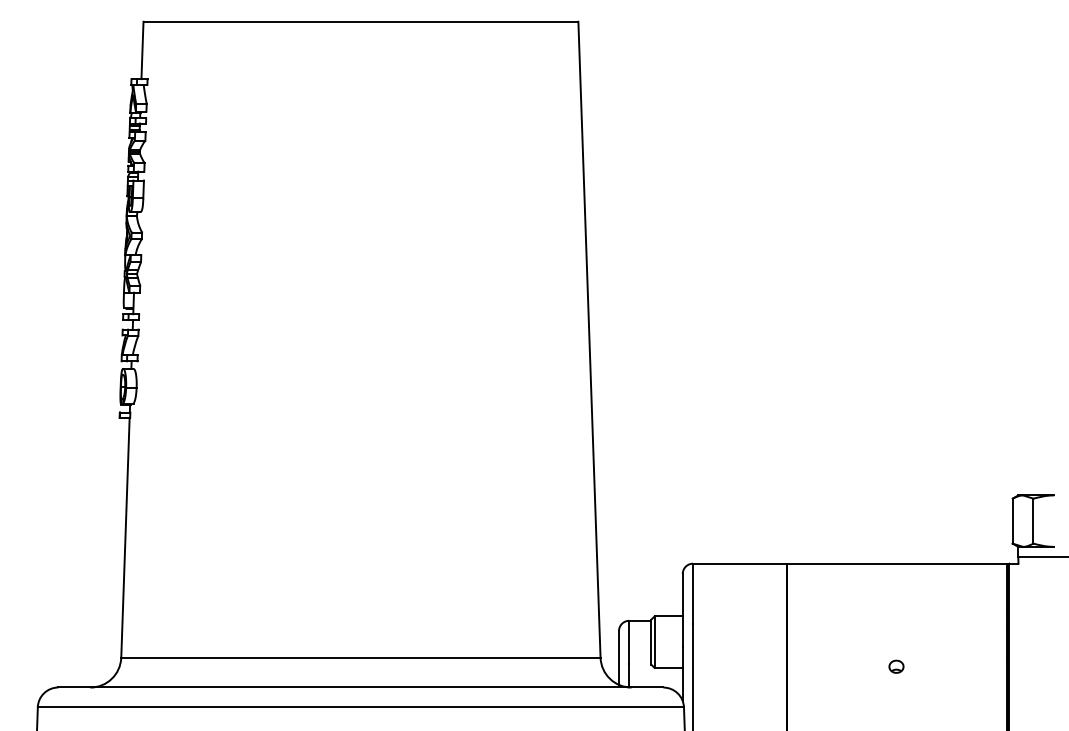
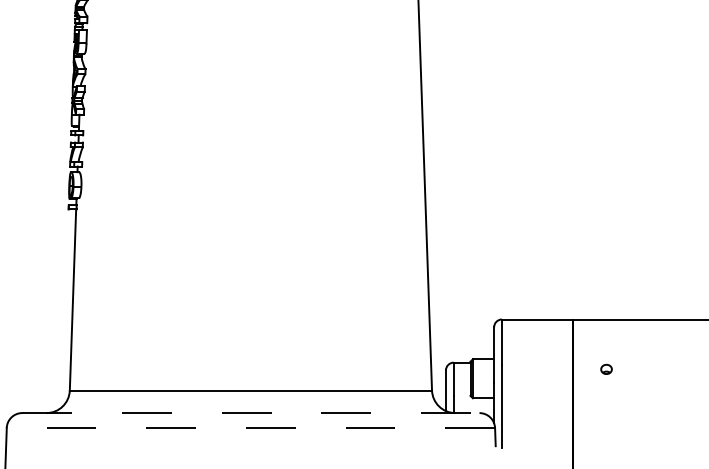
part: (896, 666) -> (606, 369), moved
line: (361, 687) -> (251, 413), solid -> dashed
line: (360, 707) -> (250, 428), solid -> dashed

